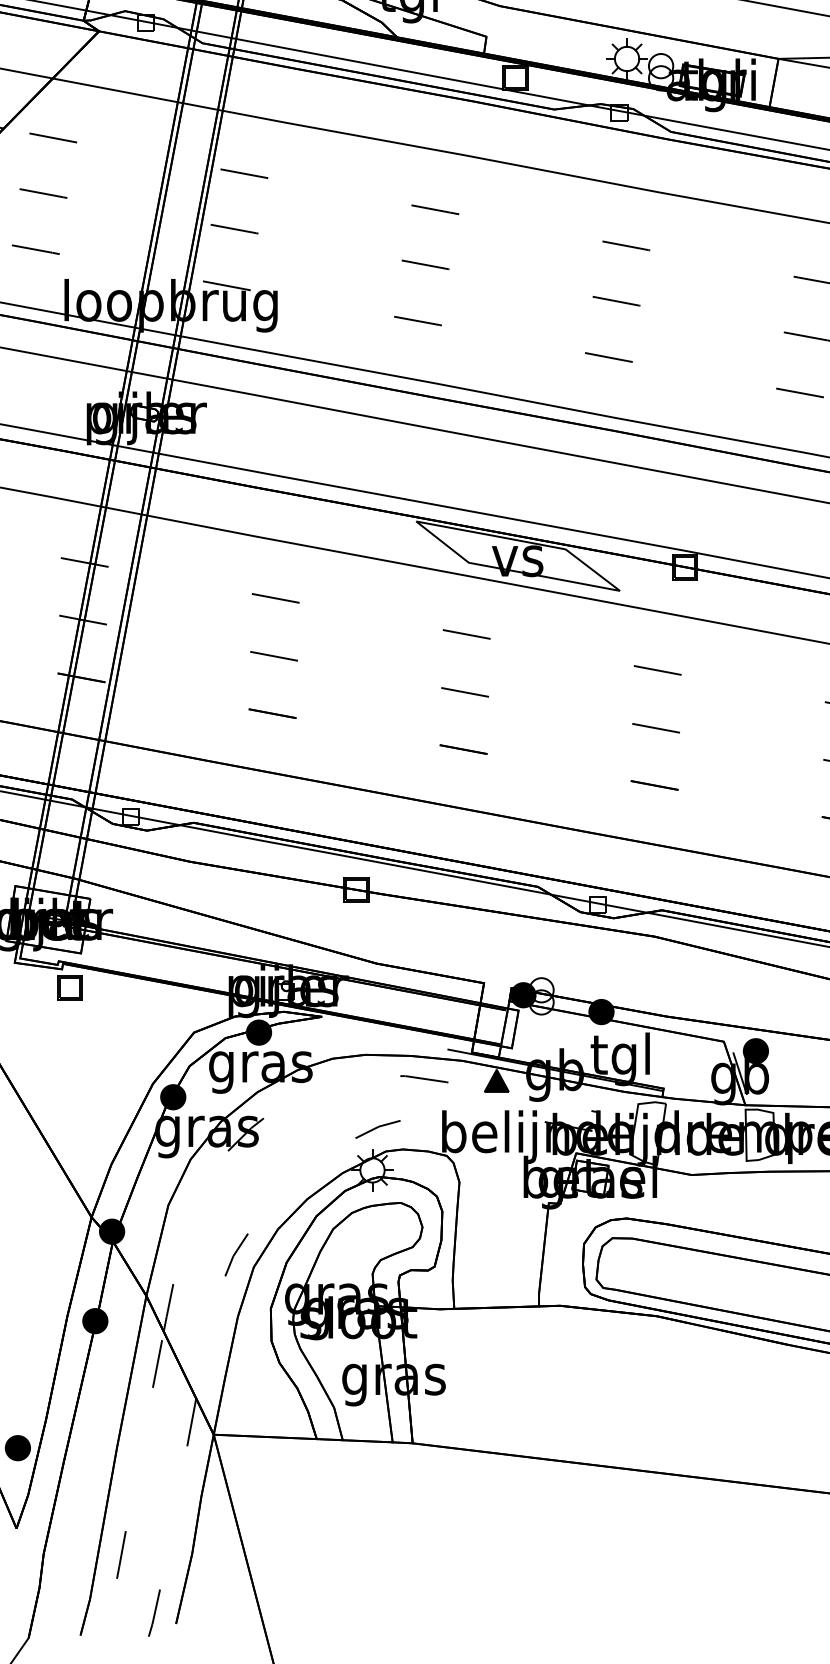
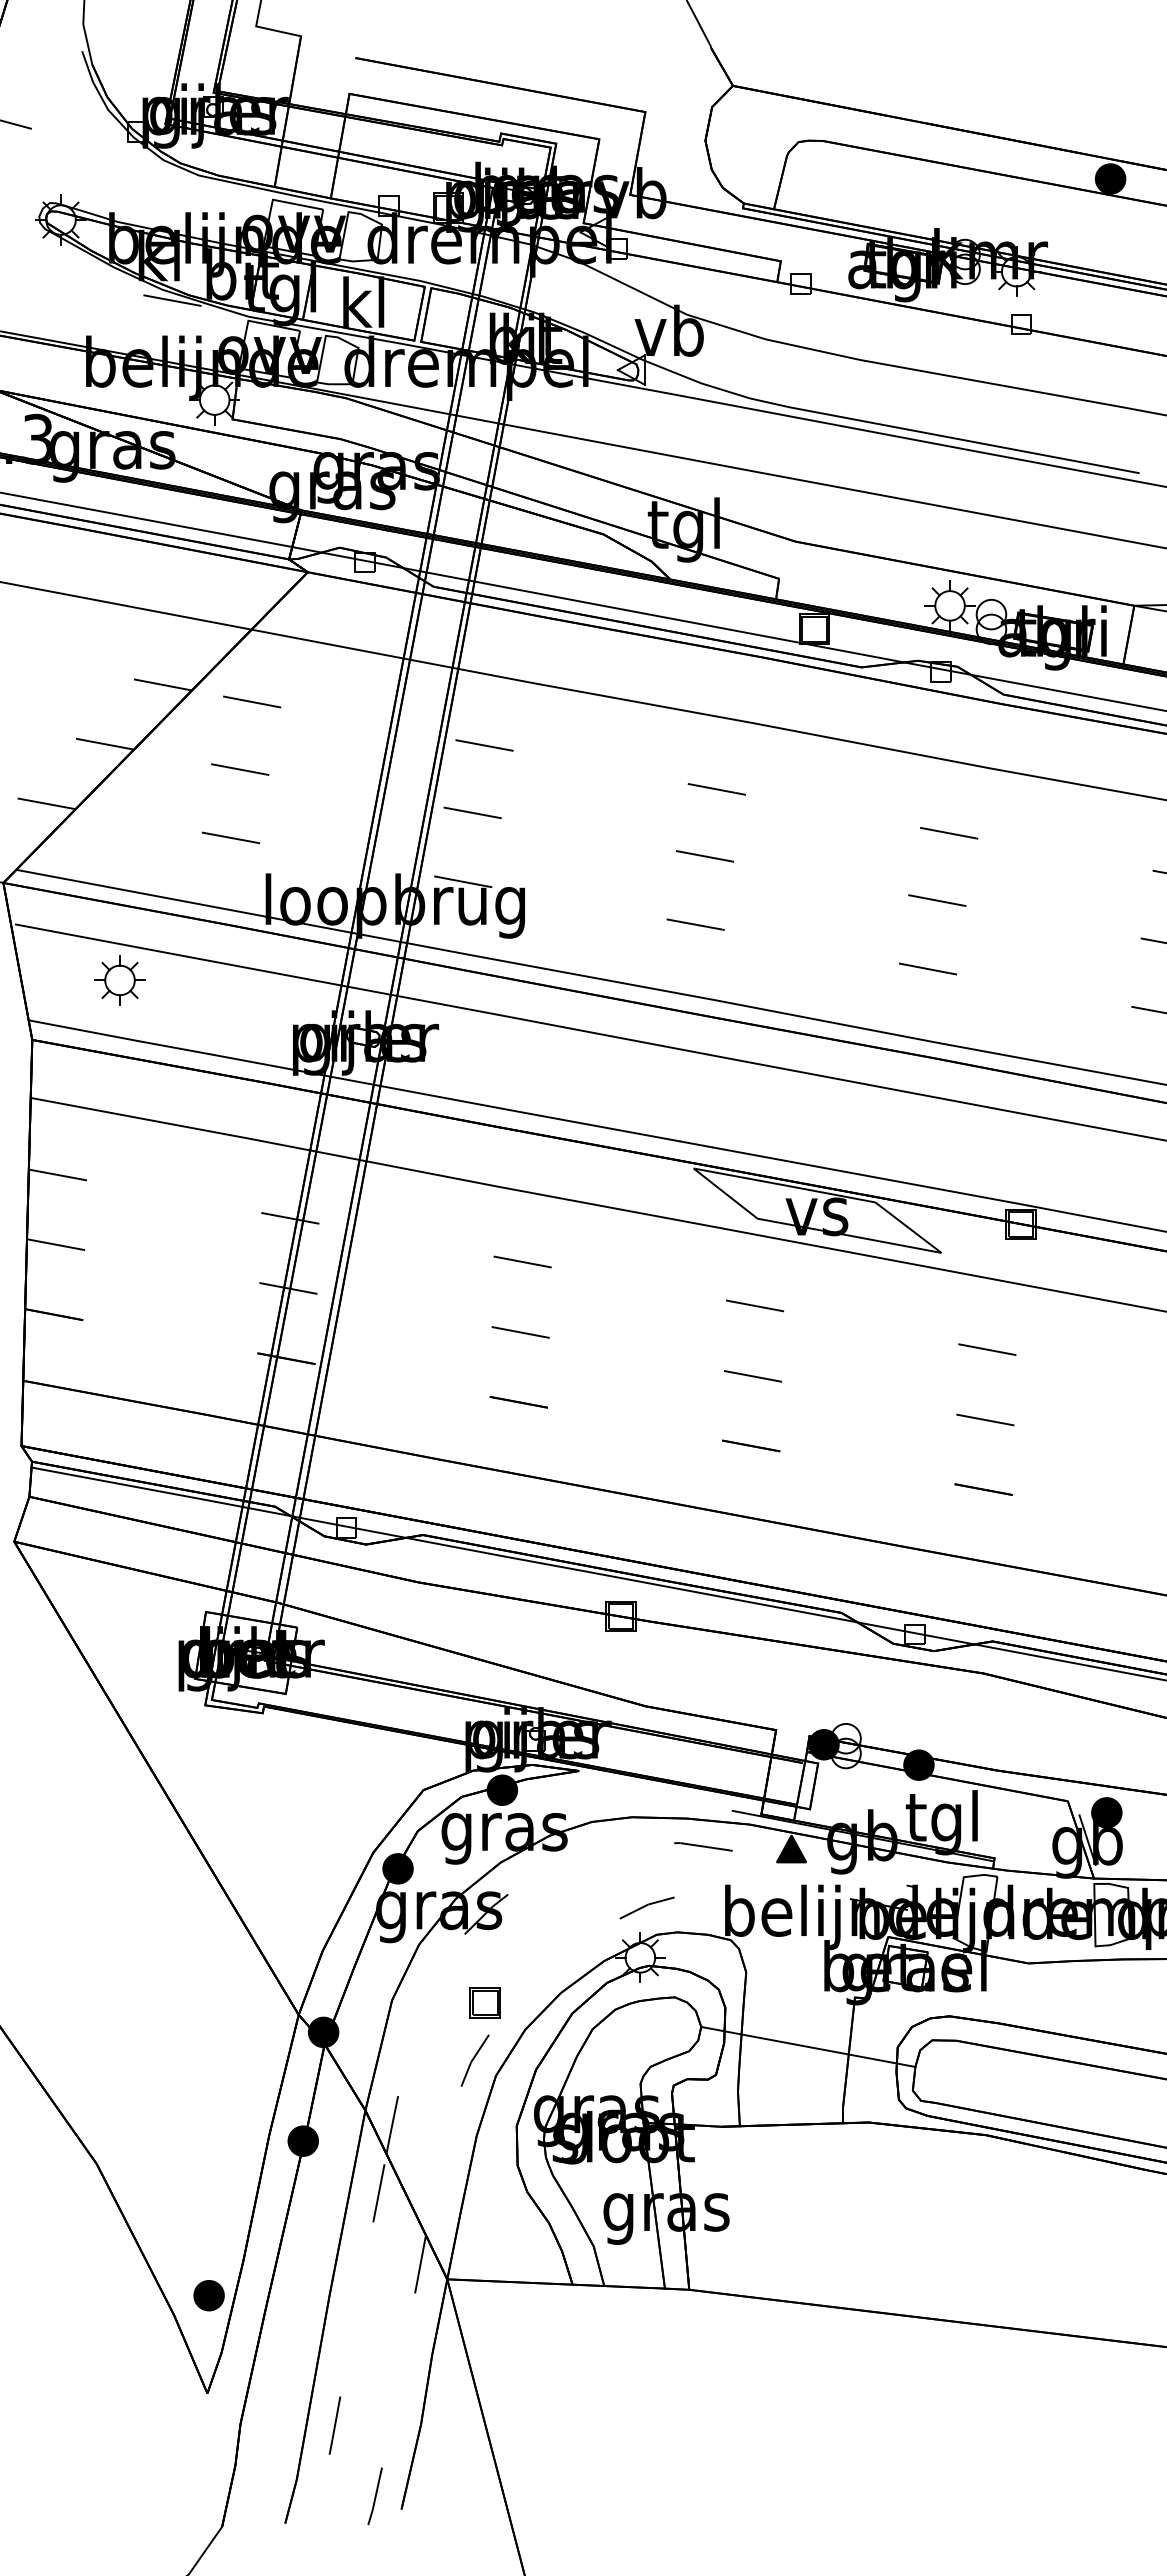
part: (69, 987) -> (484, 2002), moved
line: (510, 1243) -> (808, 2046), added

